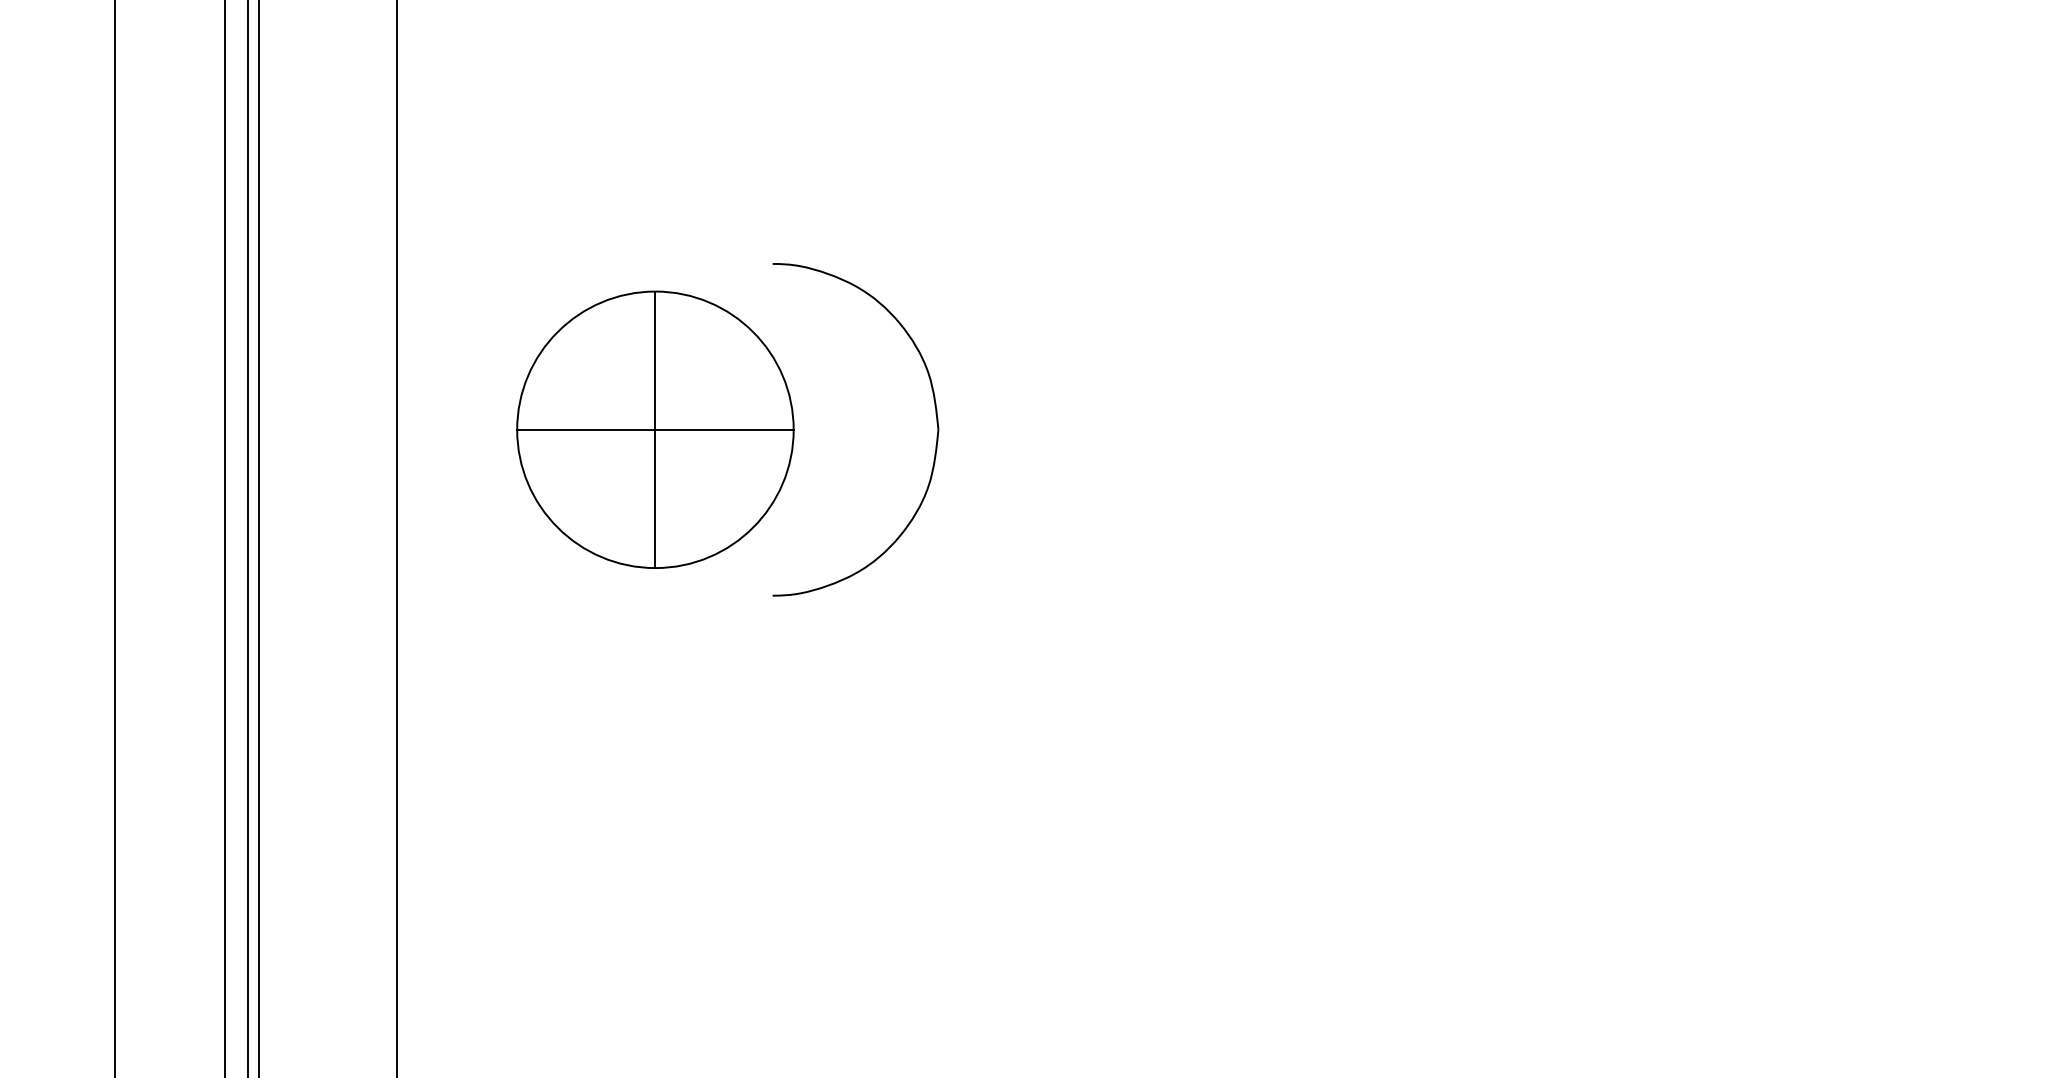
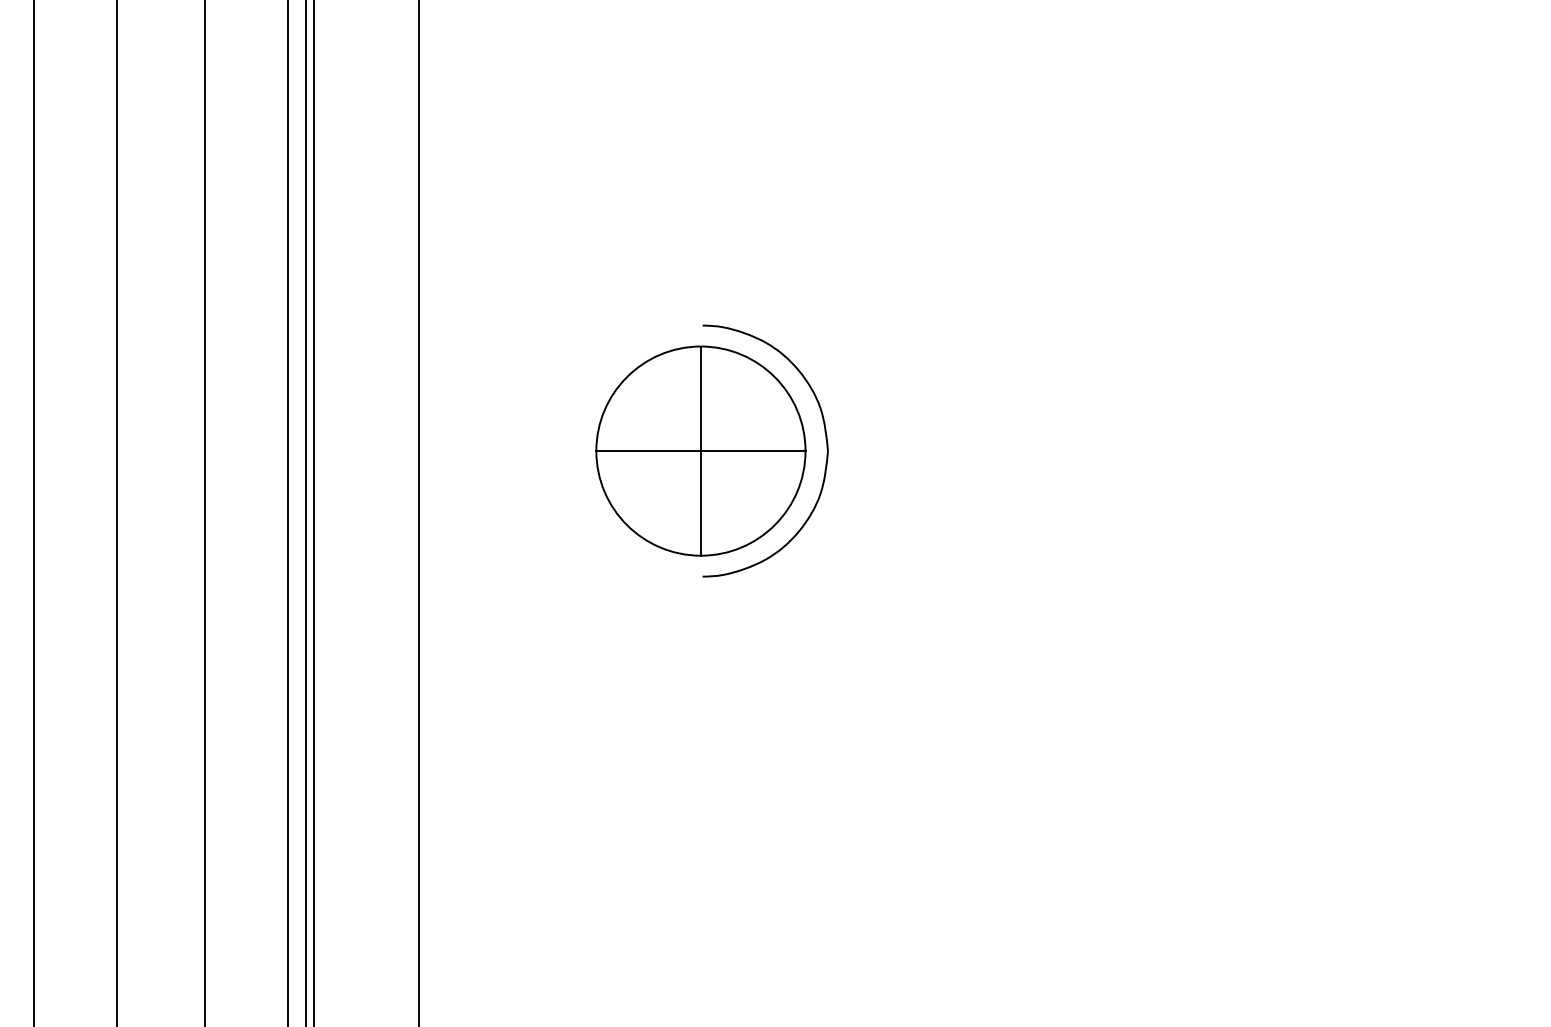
part: (654, 428) -> (700, 450), moved

